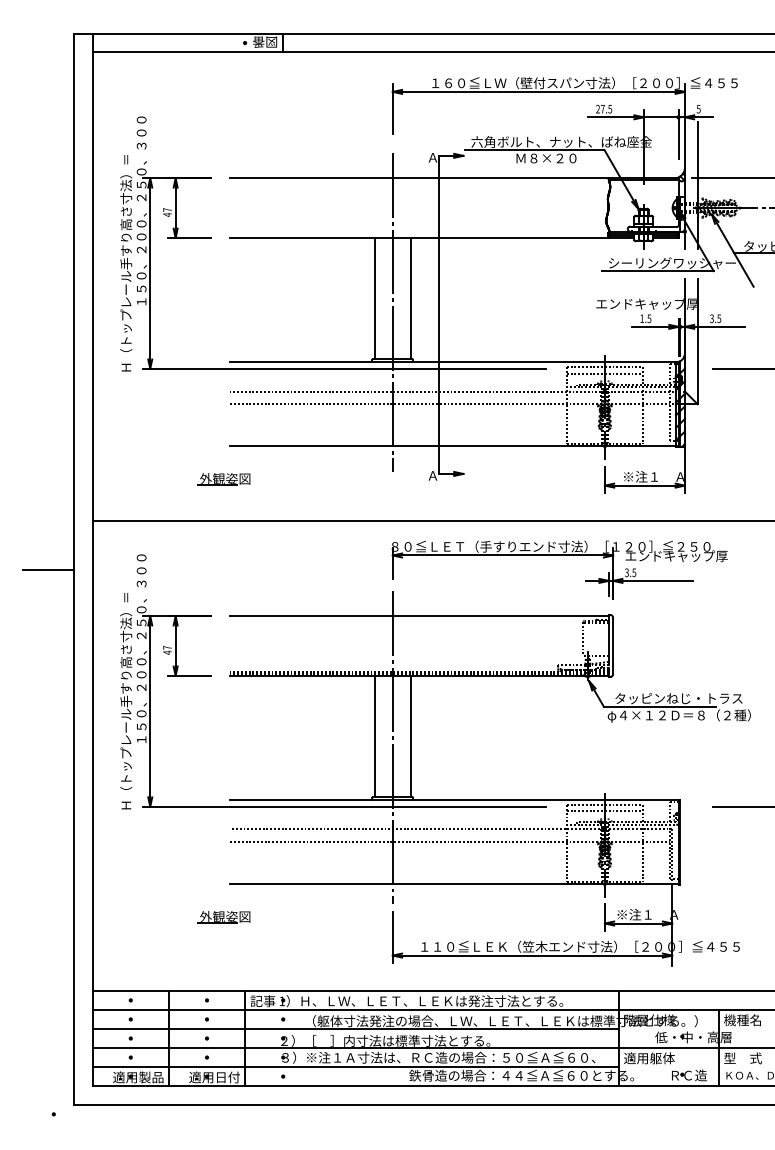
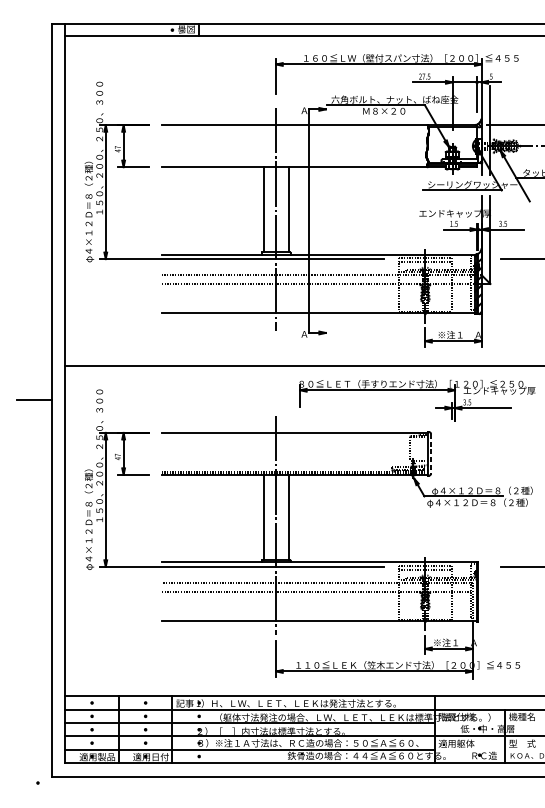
text: (126, 264) -> (89, 185), Ｈ（トップレール手すり高さ寸法）＝ -> φ４×１２Ｄ＝８（２種）
part: (223, 479) -> (157, 336), removed
part: (559, 555) -> (417, 390), moved
line: (613, 646) -> (431, 454), solid -> dashed
text: (685, 698) -> (481, 490), タッピンねじ・トラス -> φ４×１２Ｄ＝８（２種）
text: (126, 702) -> (89, 493), Ｈ（トップレール手すり高さ寸法）＝ -> φ４×１２Ｄ＝８（２種）
part: (223, 917) -> (157, 644), removed

